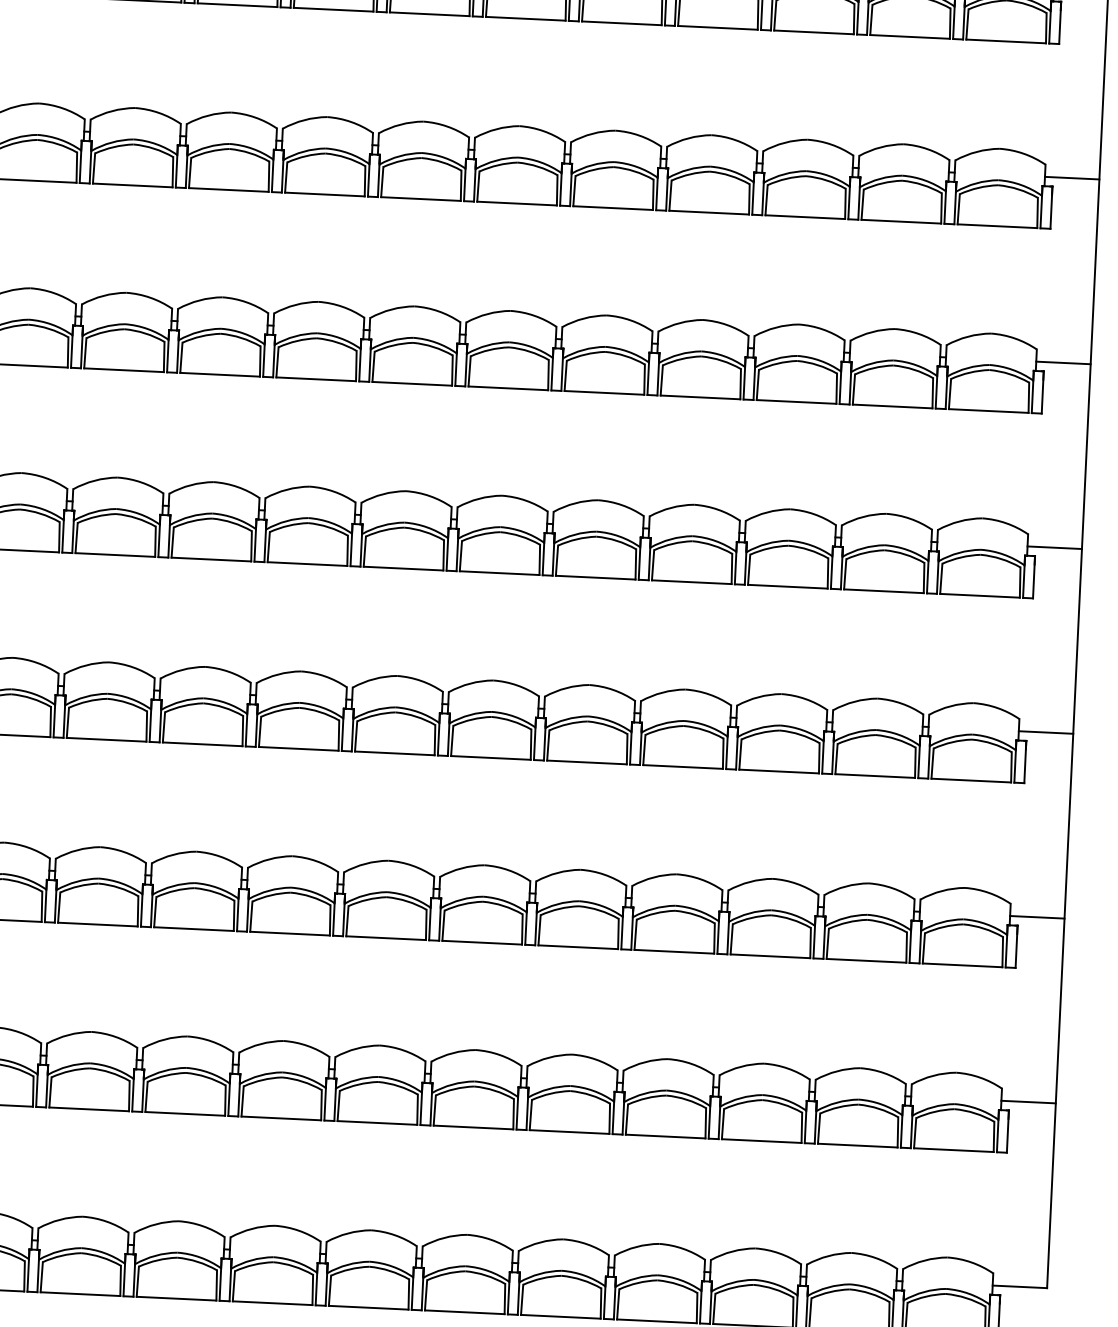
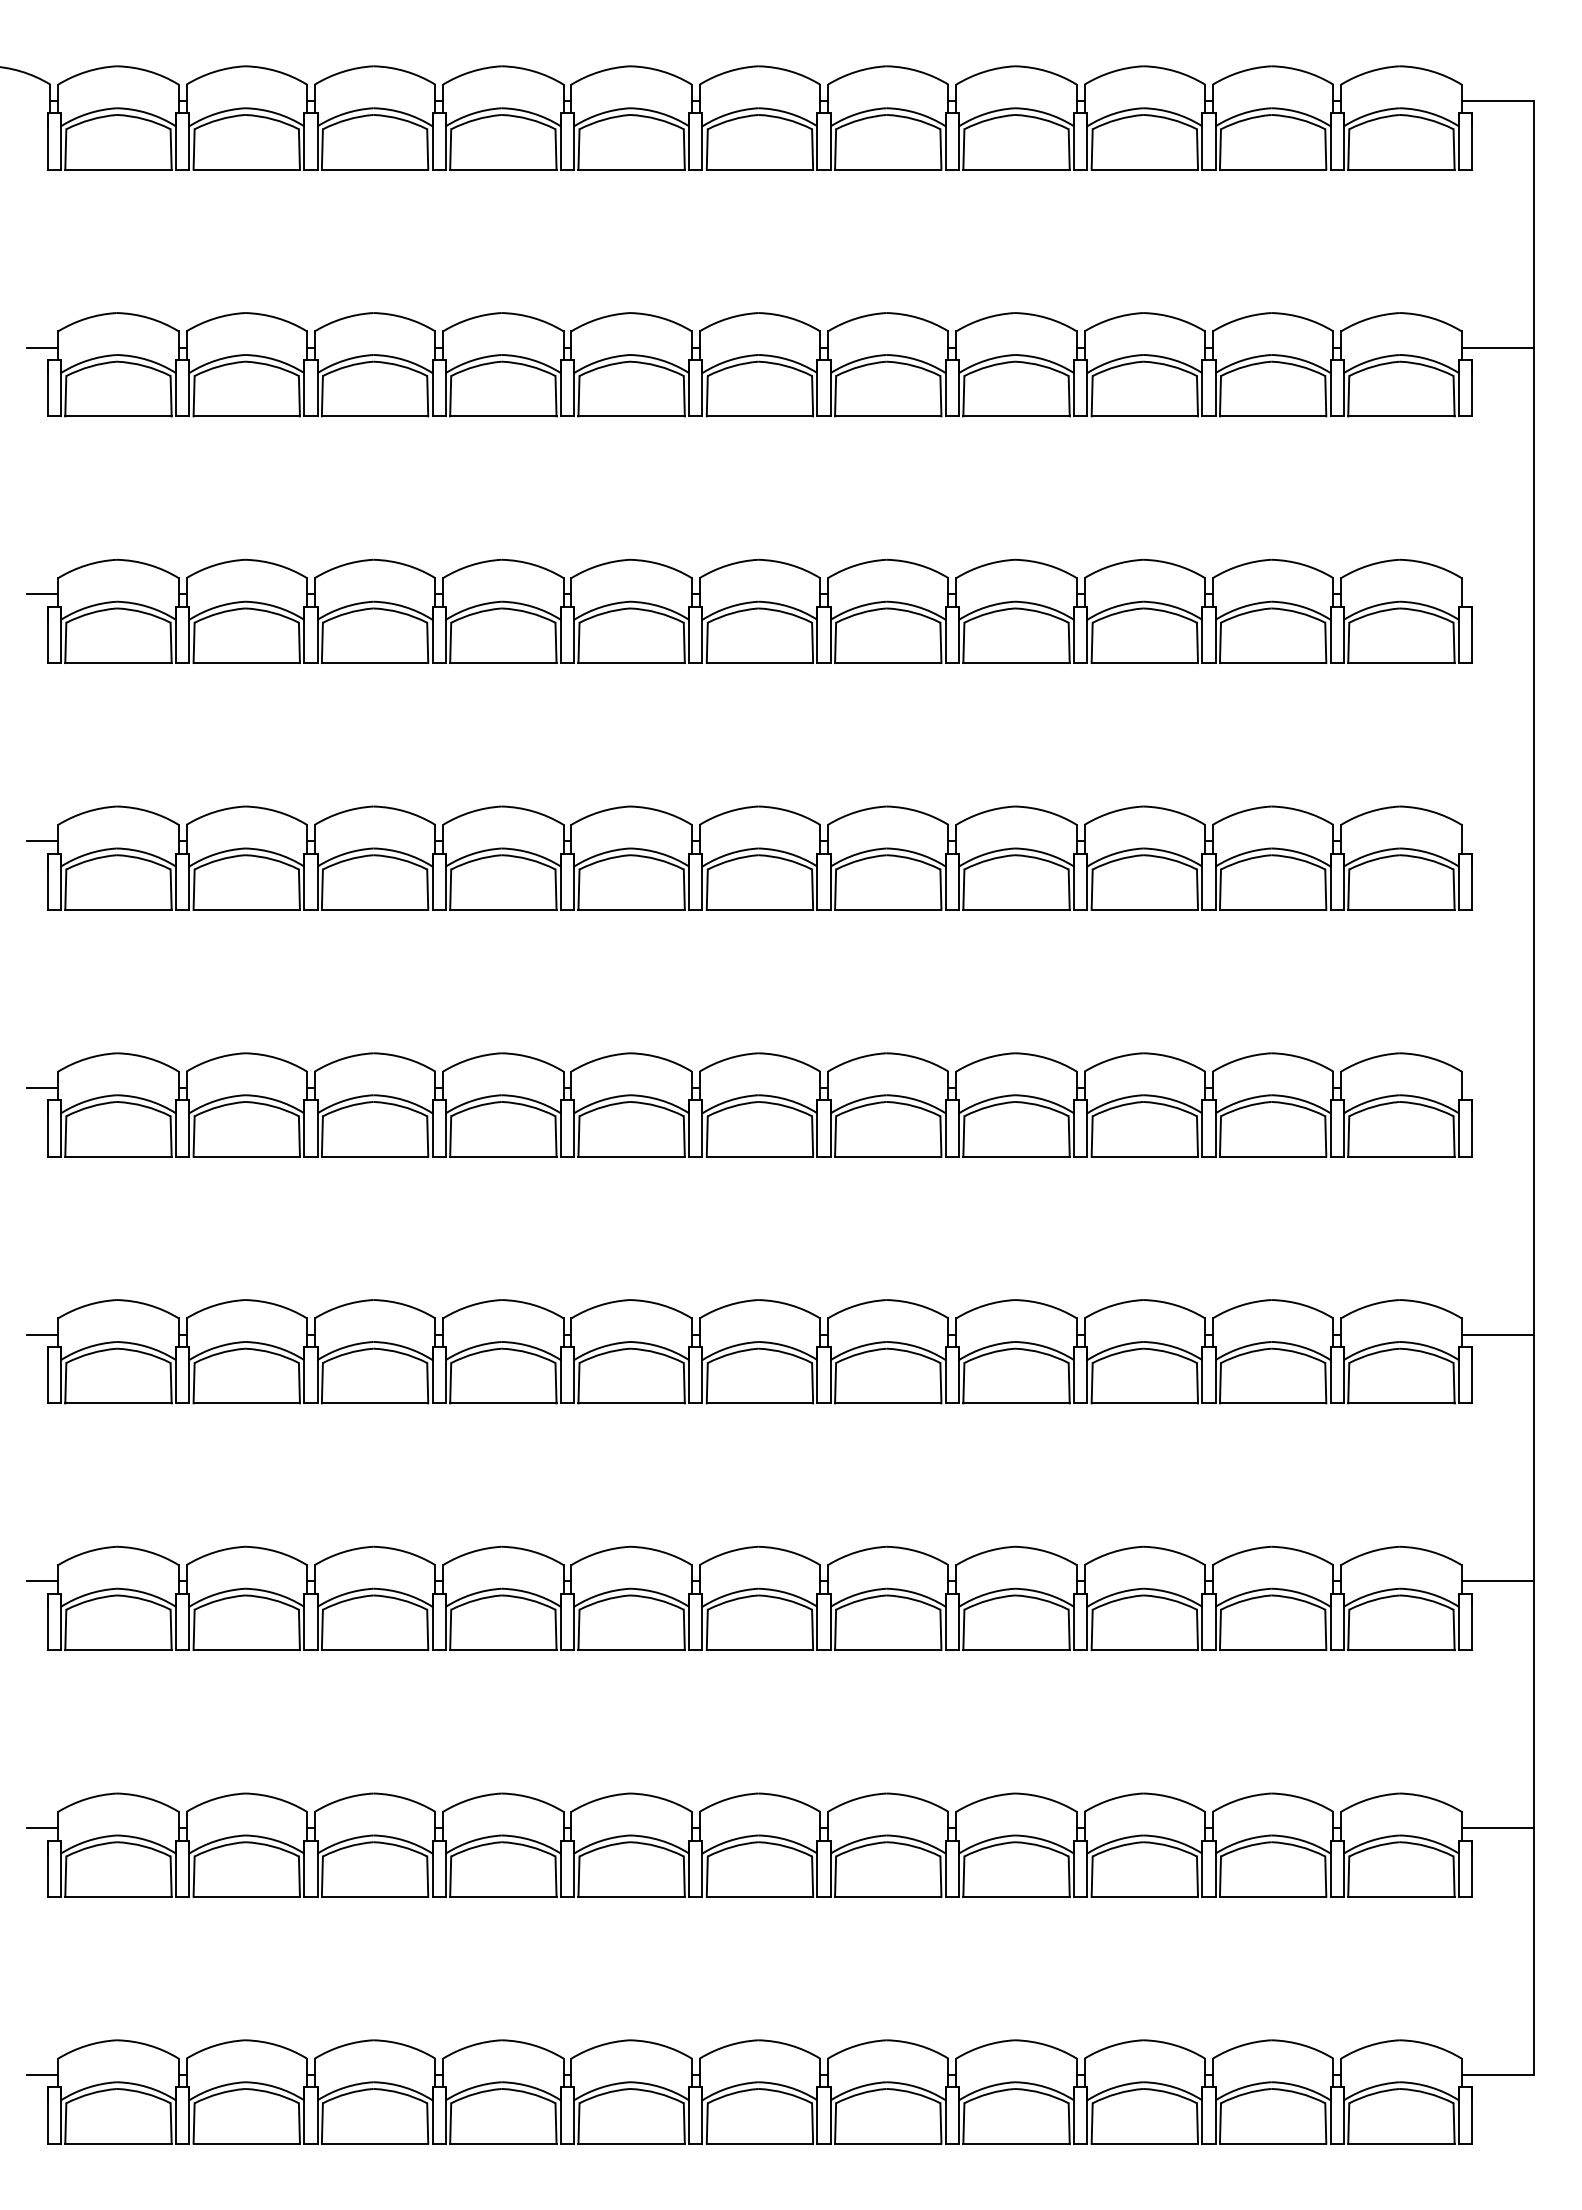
line: (1071, 178) -> (1497, 594), removed
line: (1063, 363) -> (1497, 841), removed
line: (1054, 547) -> (1497, 1087), removed

